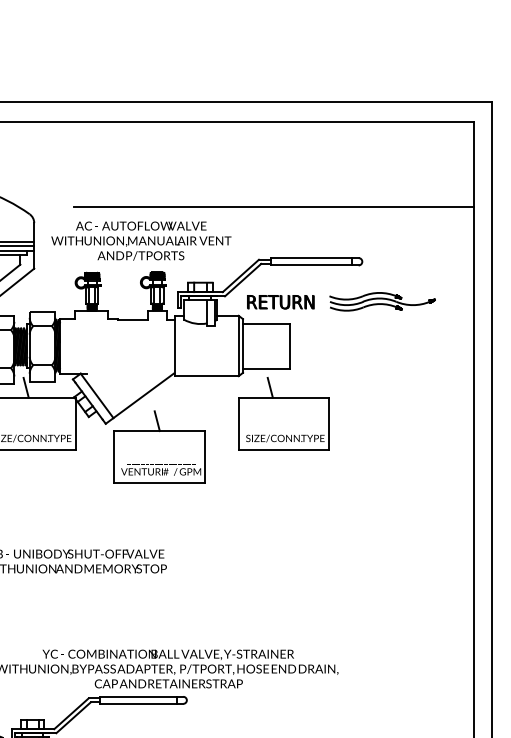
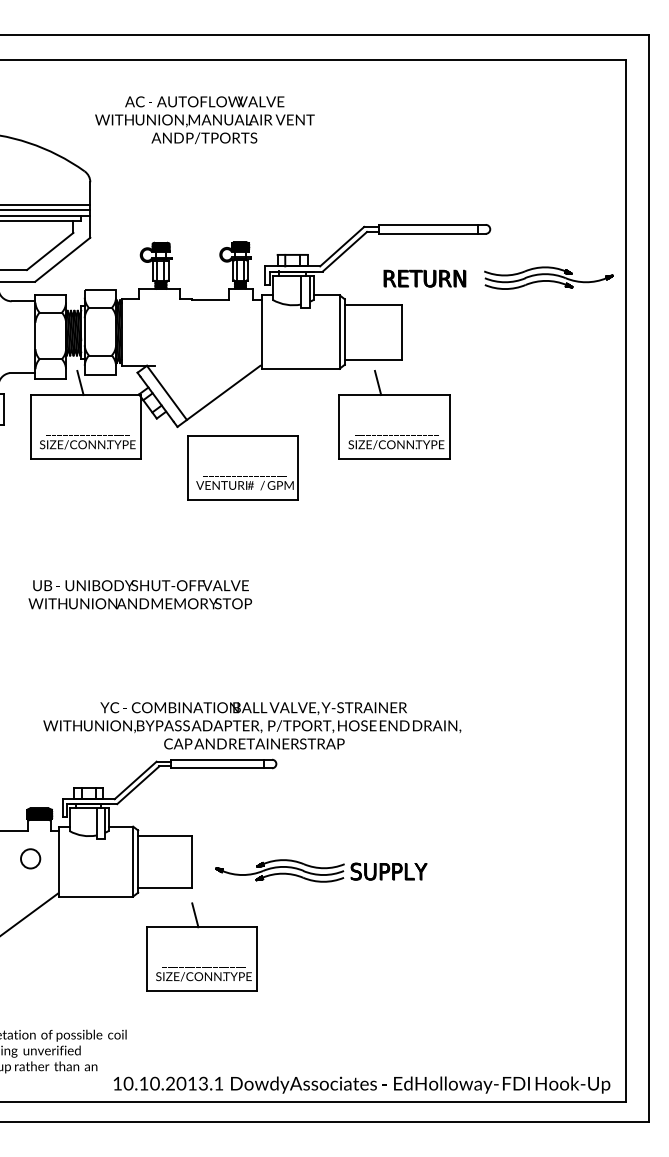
line: (273, 206) -> (381, 162), removed
text: (141, 240) -> (204, 119), moved
part: (341, 301) -> (498, 277), moved
line: (157, 421) -> (240, 423), removed

